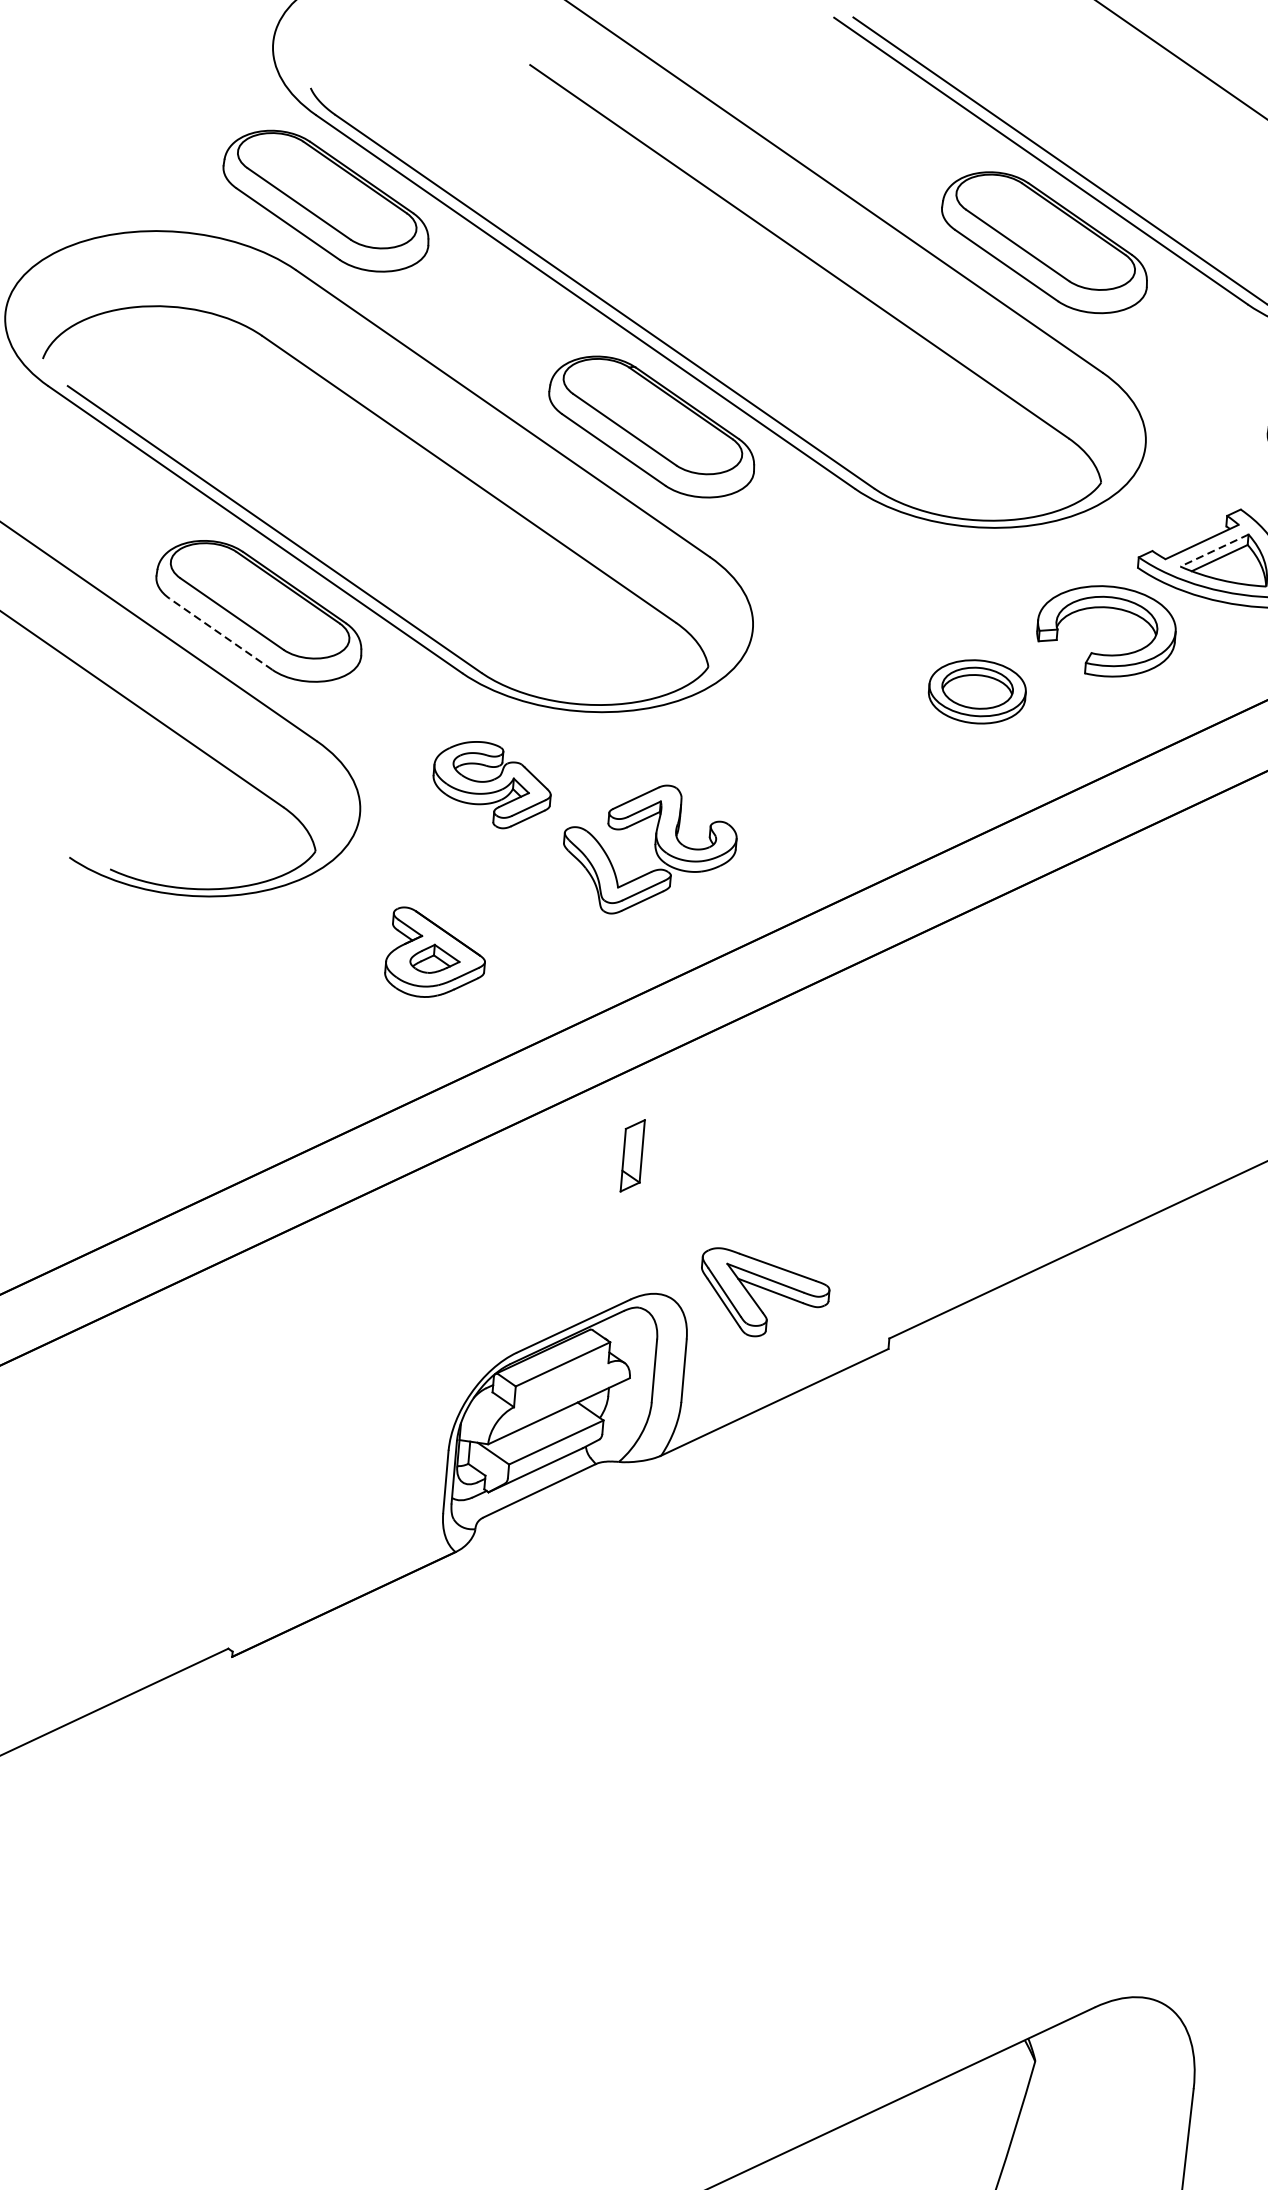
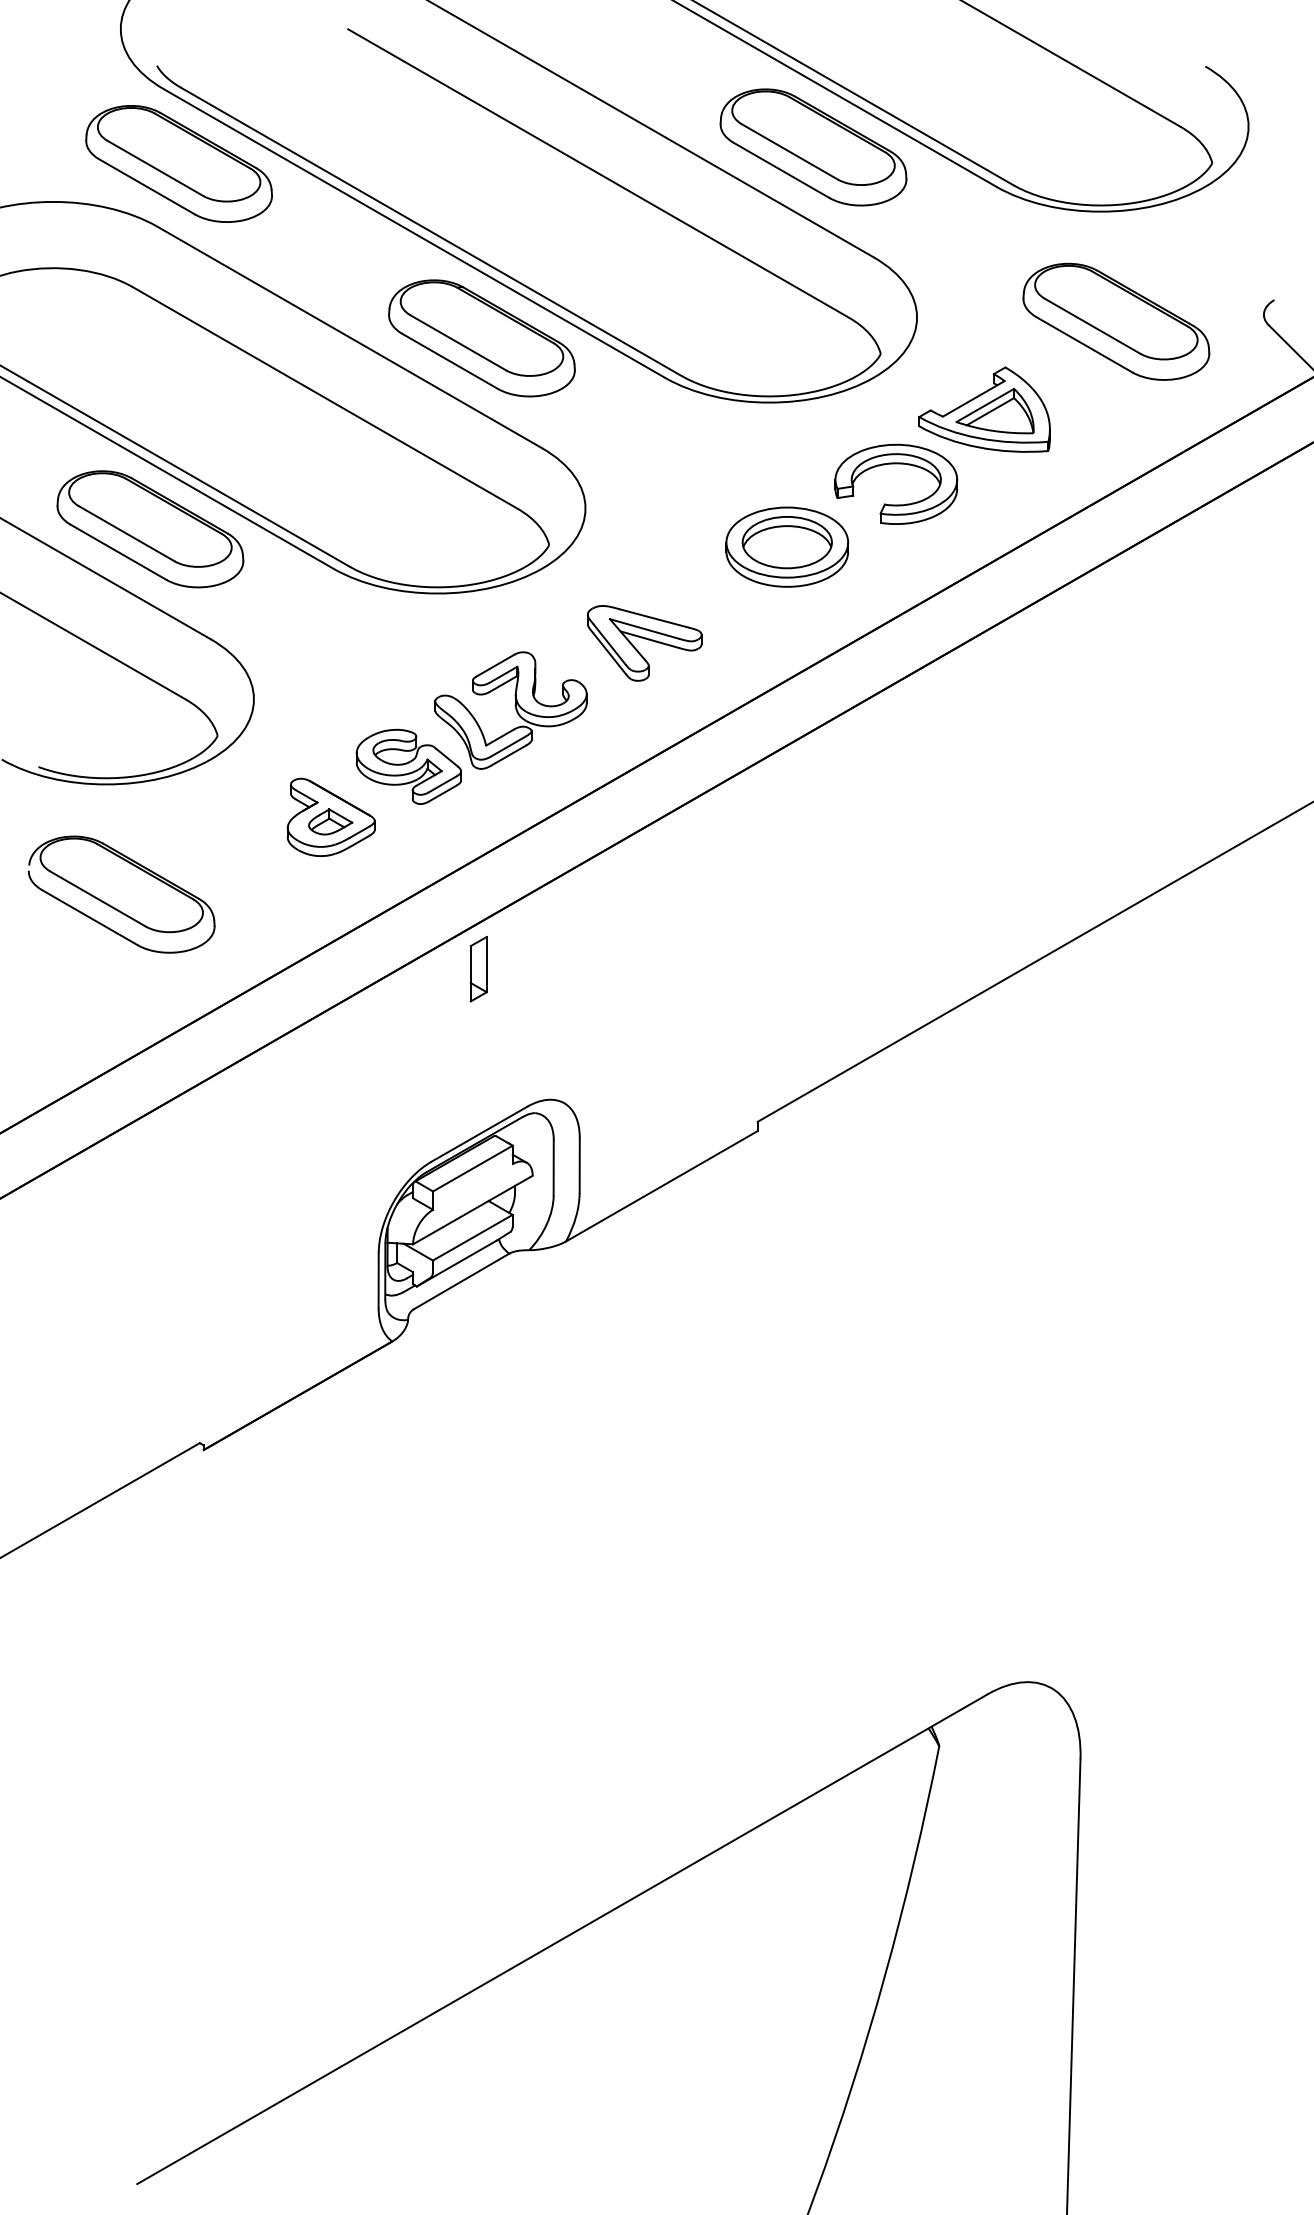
line: (1213, 550) -> (984, 405), dashed -> solid
line: (220, 634) -> (118, 552), dashed -> solid
part: (977, 691) -> (787, 546), size x1.43
part: (491, 784) -> (408, 766), moved
part: (191, 1021) -> (121, 894), added
part: (632, 1156) -> (478, 969), moved
part: (764, 1294) -> (644, 643), moved

